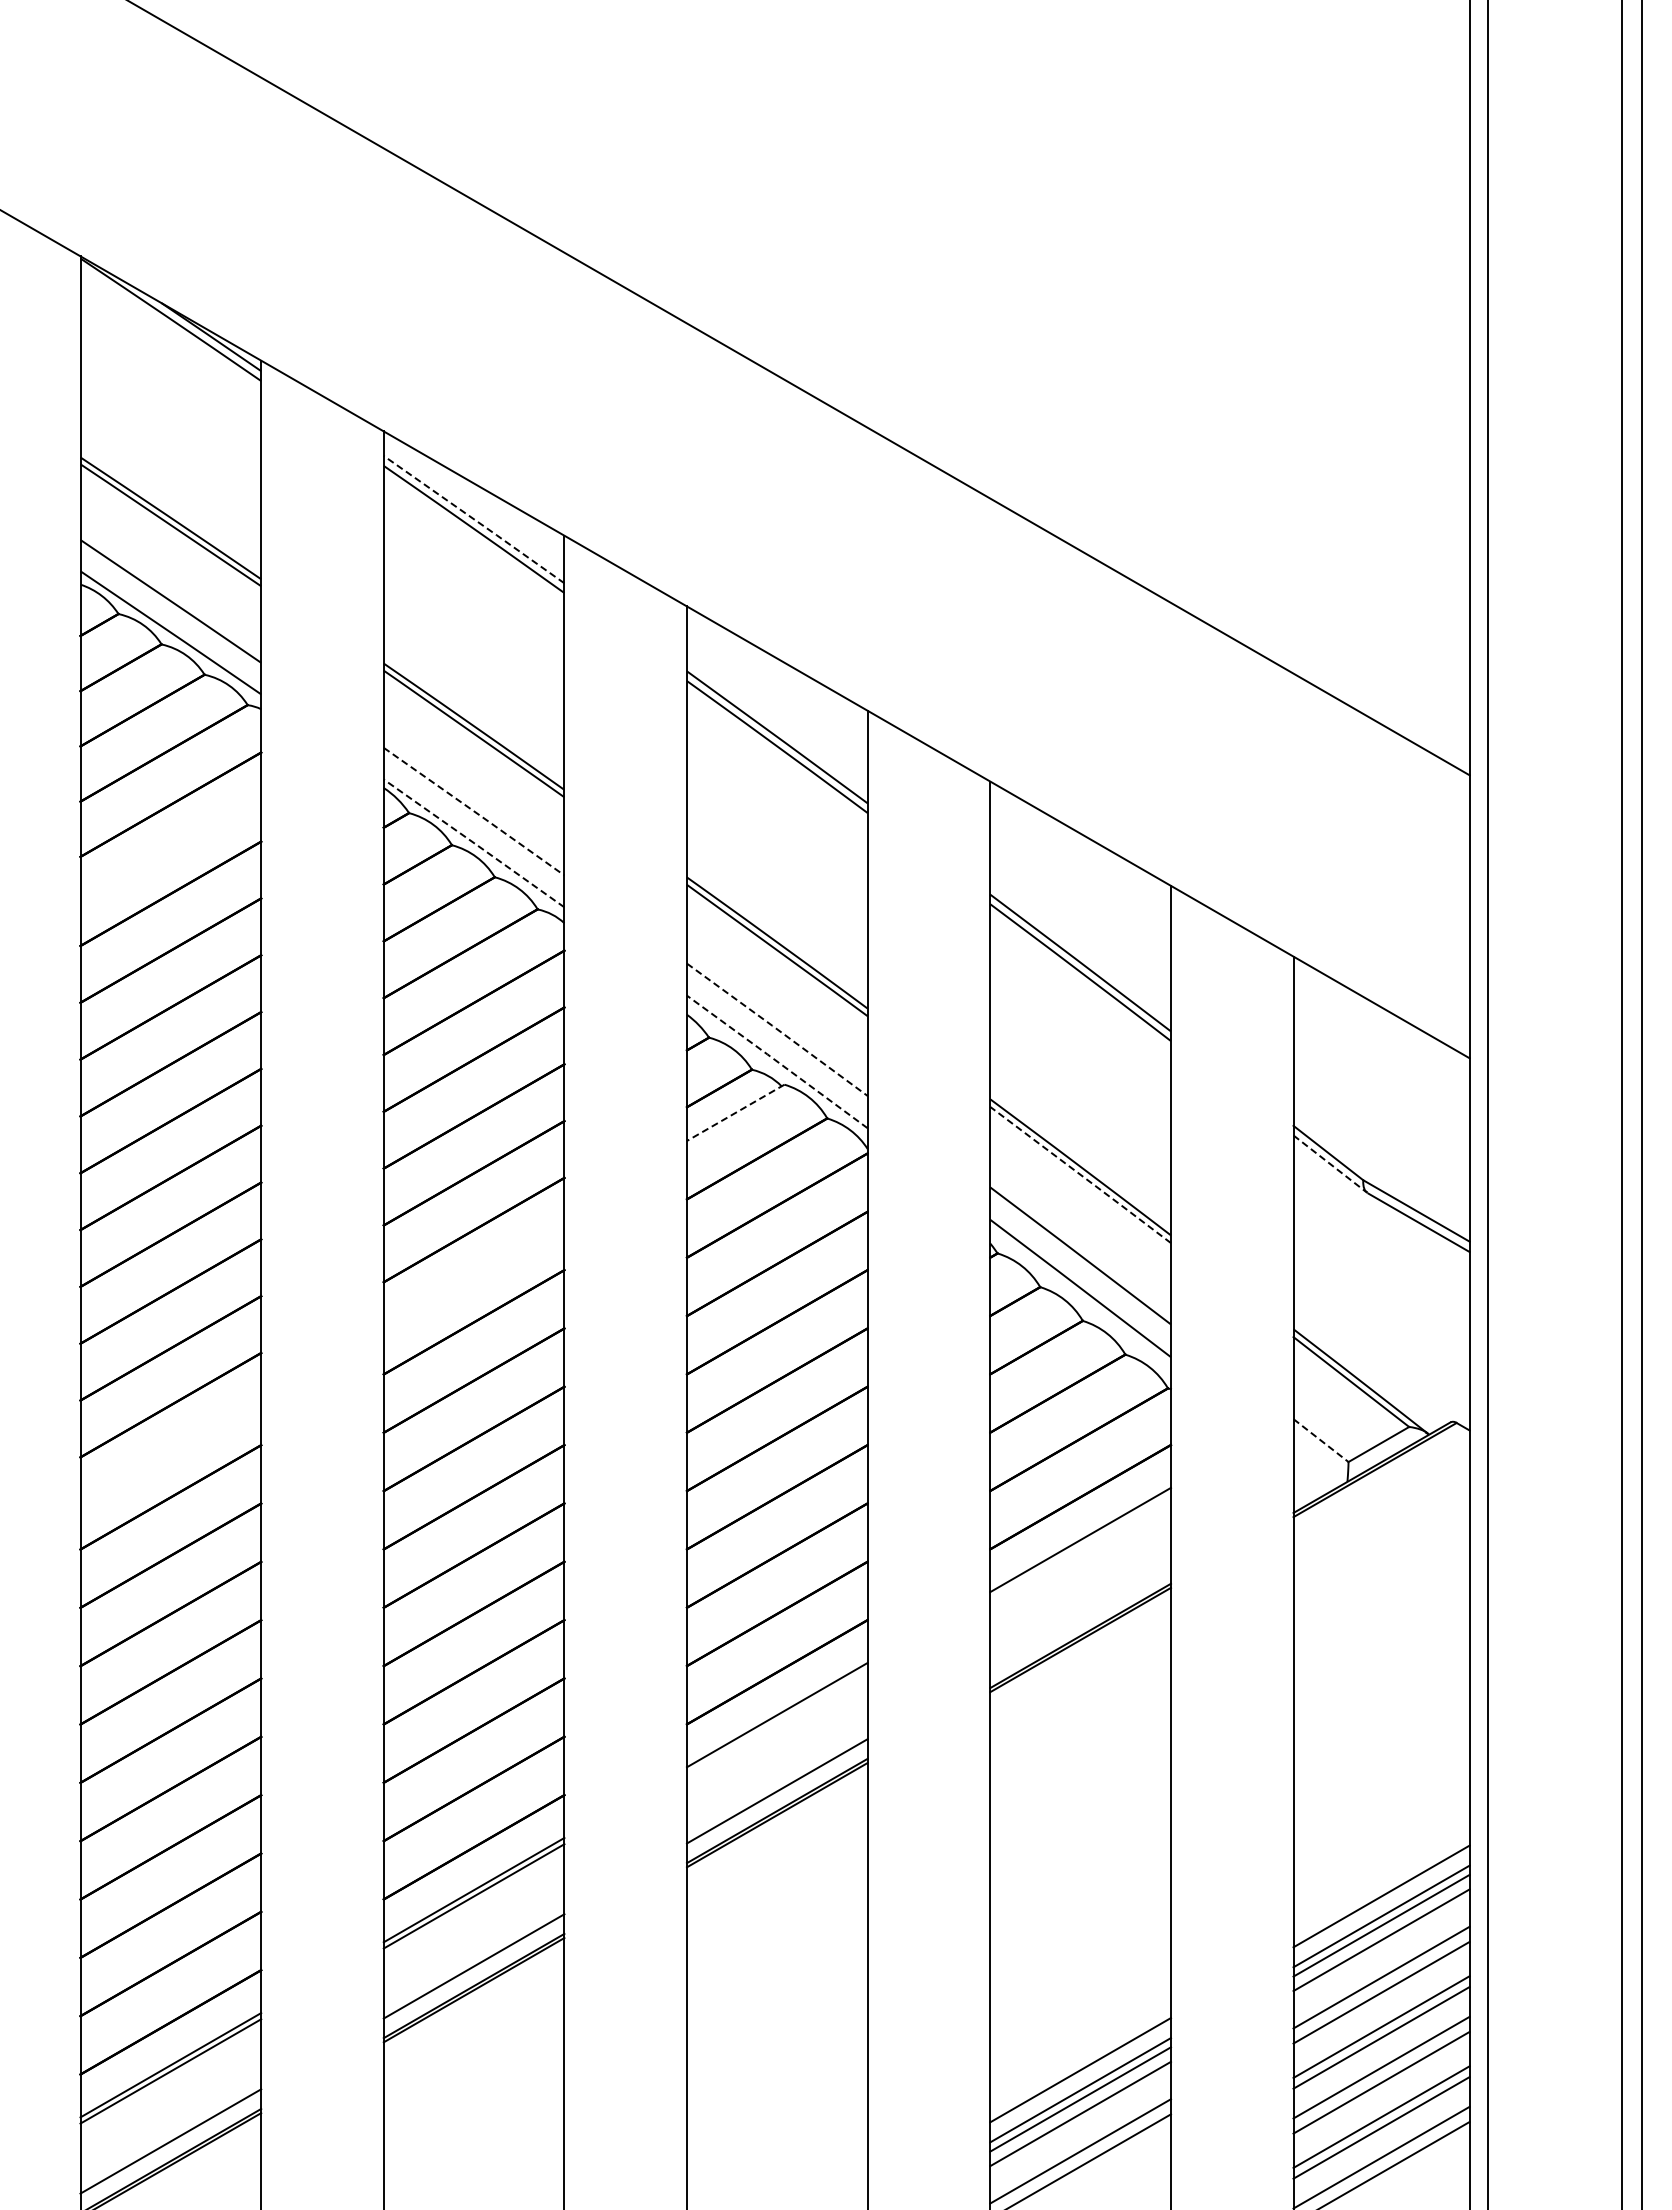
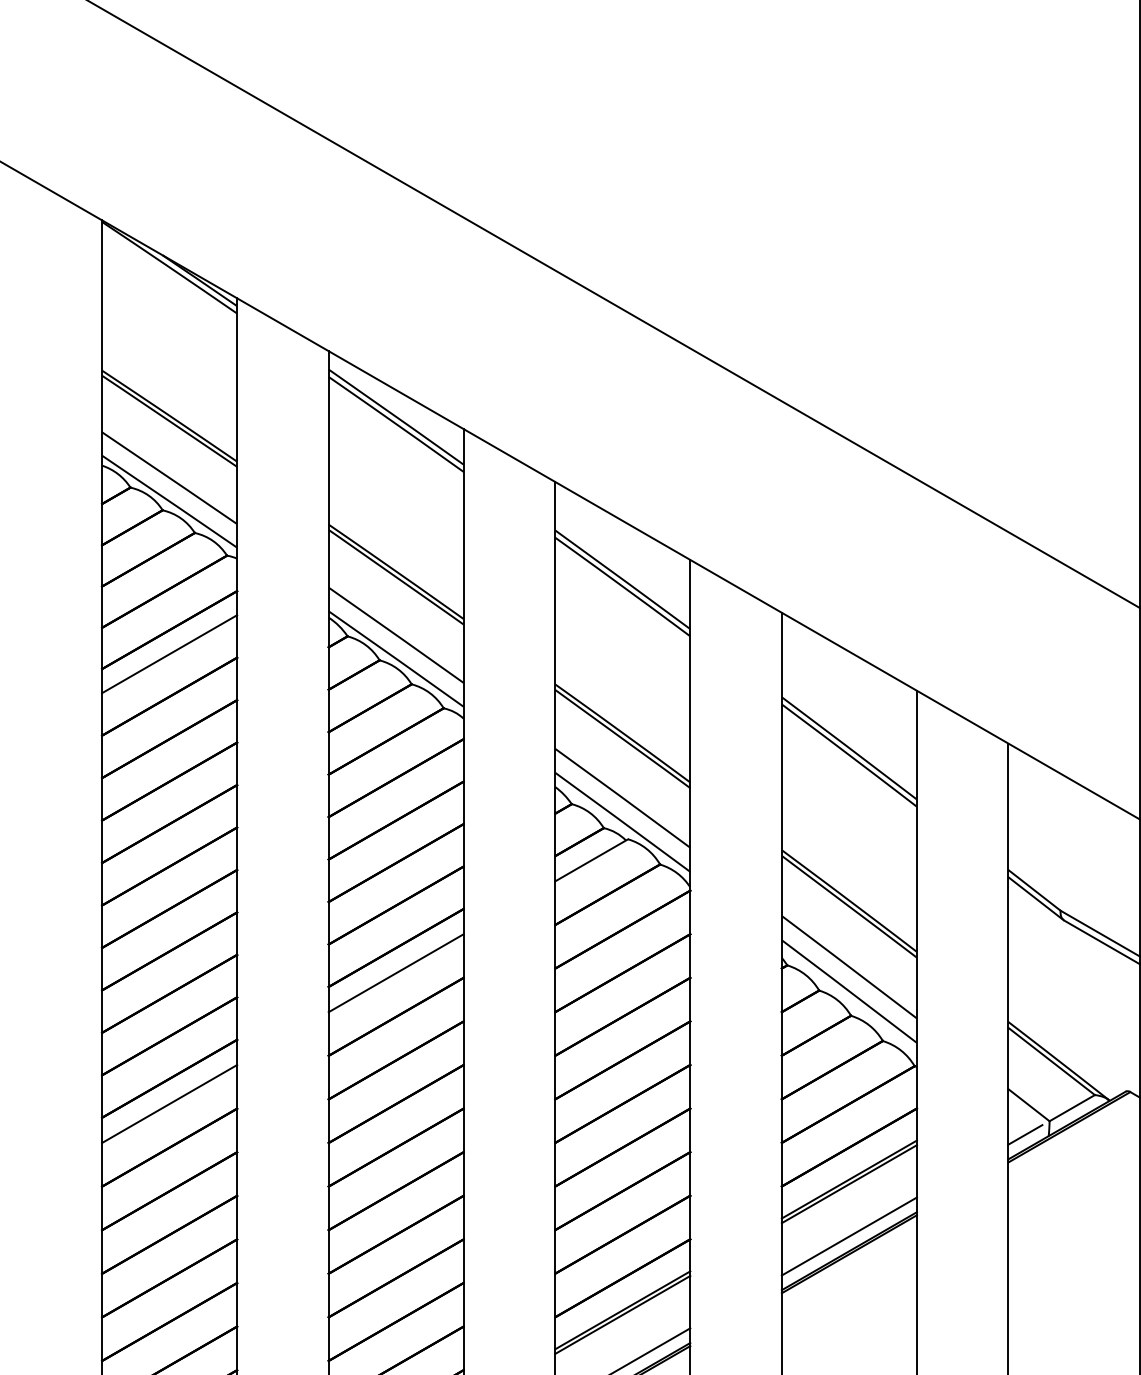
line: (474, 519) -> (396, 416), dashed -> solid
line: (474, 811) -> (396, 635), dashed -> solid
line: (170, 836) -> (169, 653), added
line: (474, 843) -> (396, 659), dashed -> solid
line: (777, 1029) -> (622, 798), dashed -> solid
line: (777, 1061) -> (622, 821), dashed -> solid
line: (735, 1113) -> (591, 860), dashed -> solid
line: (1330, 1164) -> (1036, 898), dashed -> solid
line: (1080, 1175) -> (849, 907), dashed -> solid
line: (473, 1263) -> (395, 972), added
line: (170, 1438) -> (169, 1103), added
line: (1321, 1440) -> (1029, 1105), dashed -> solid
line: (1315, 1480) -> (1024, 1135), added
line: (1080, 1546) -> (849, 1184), added
line: (1080, 1616) -> (849, 1236), added
line: (776, 1721) -> (622, 1315), added

